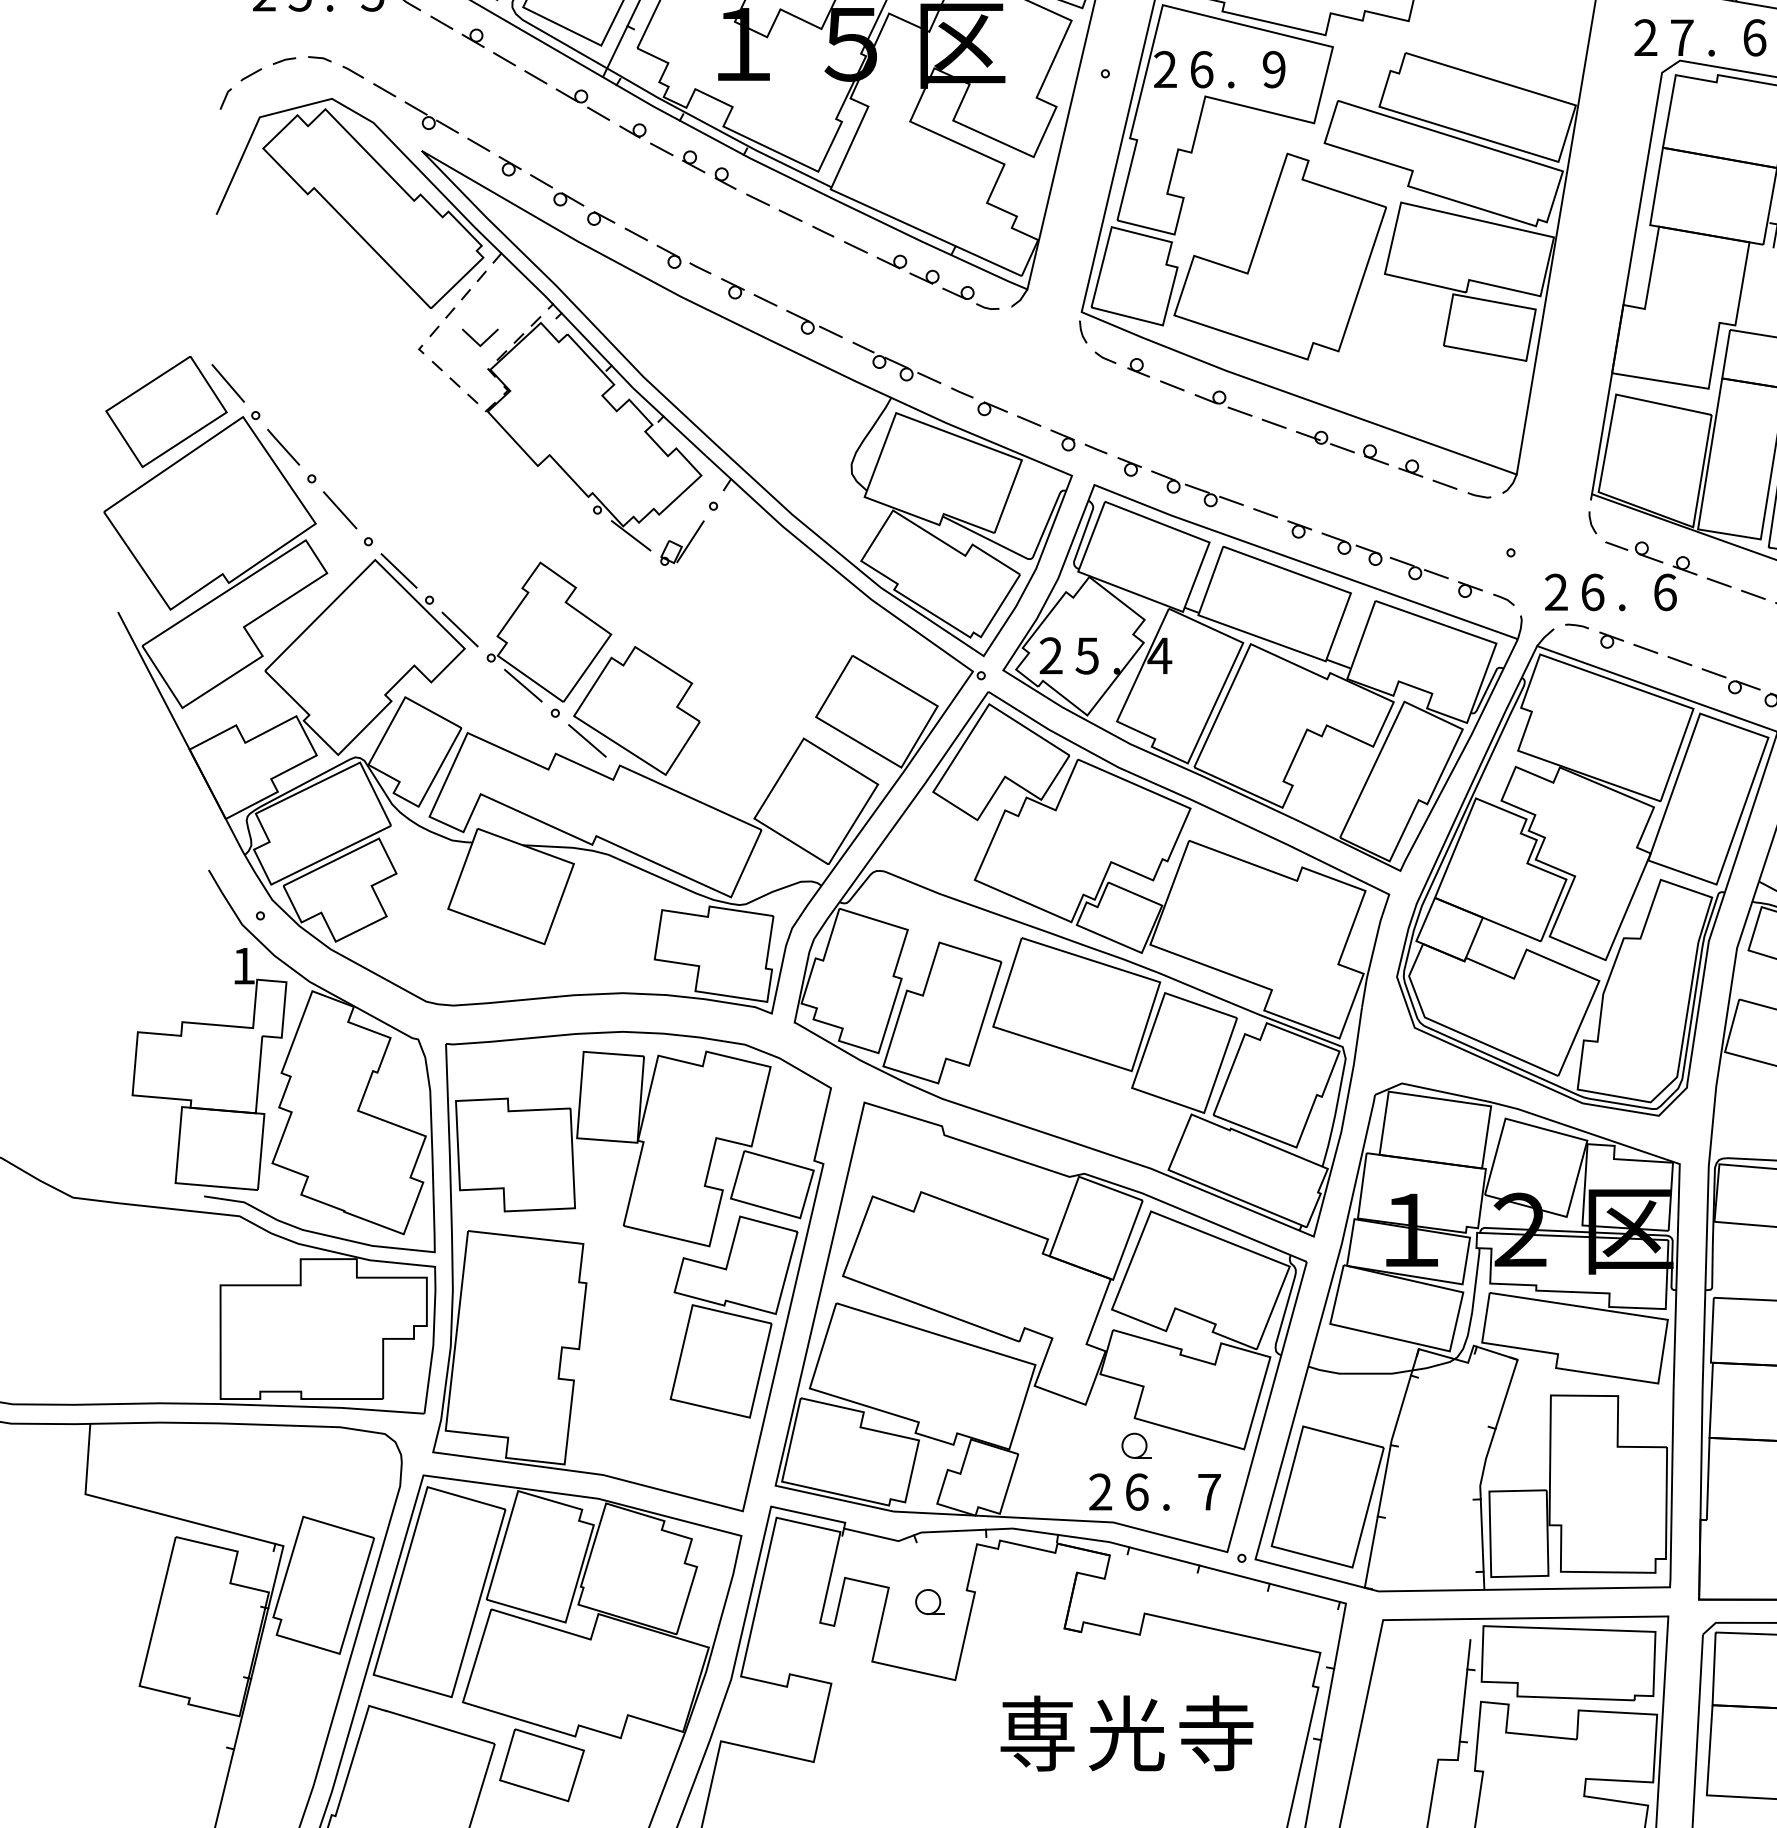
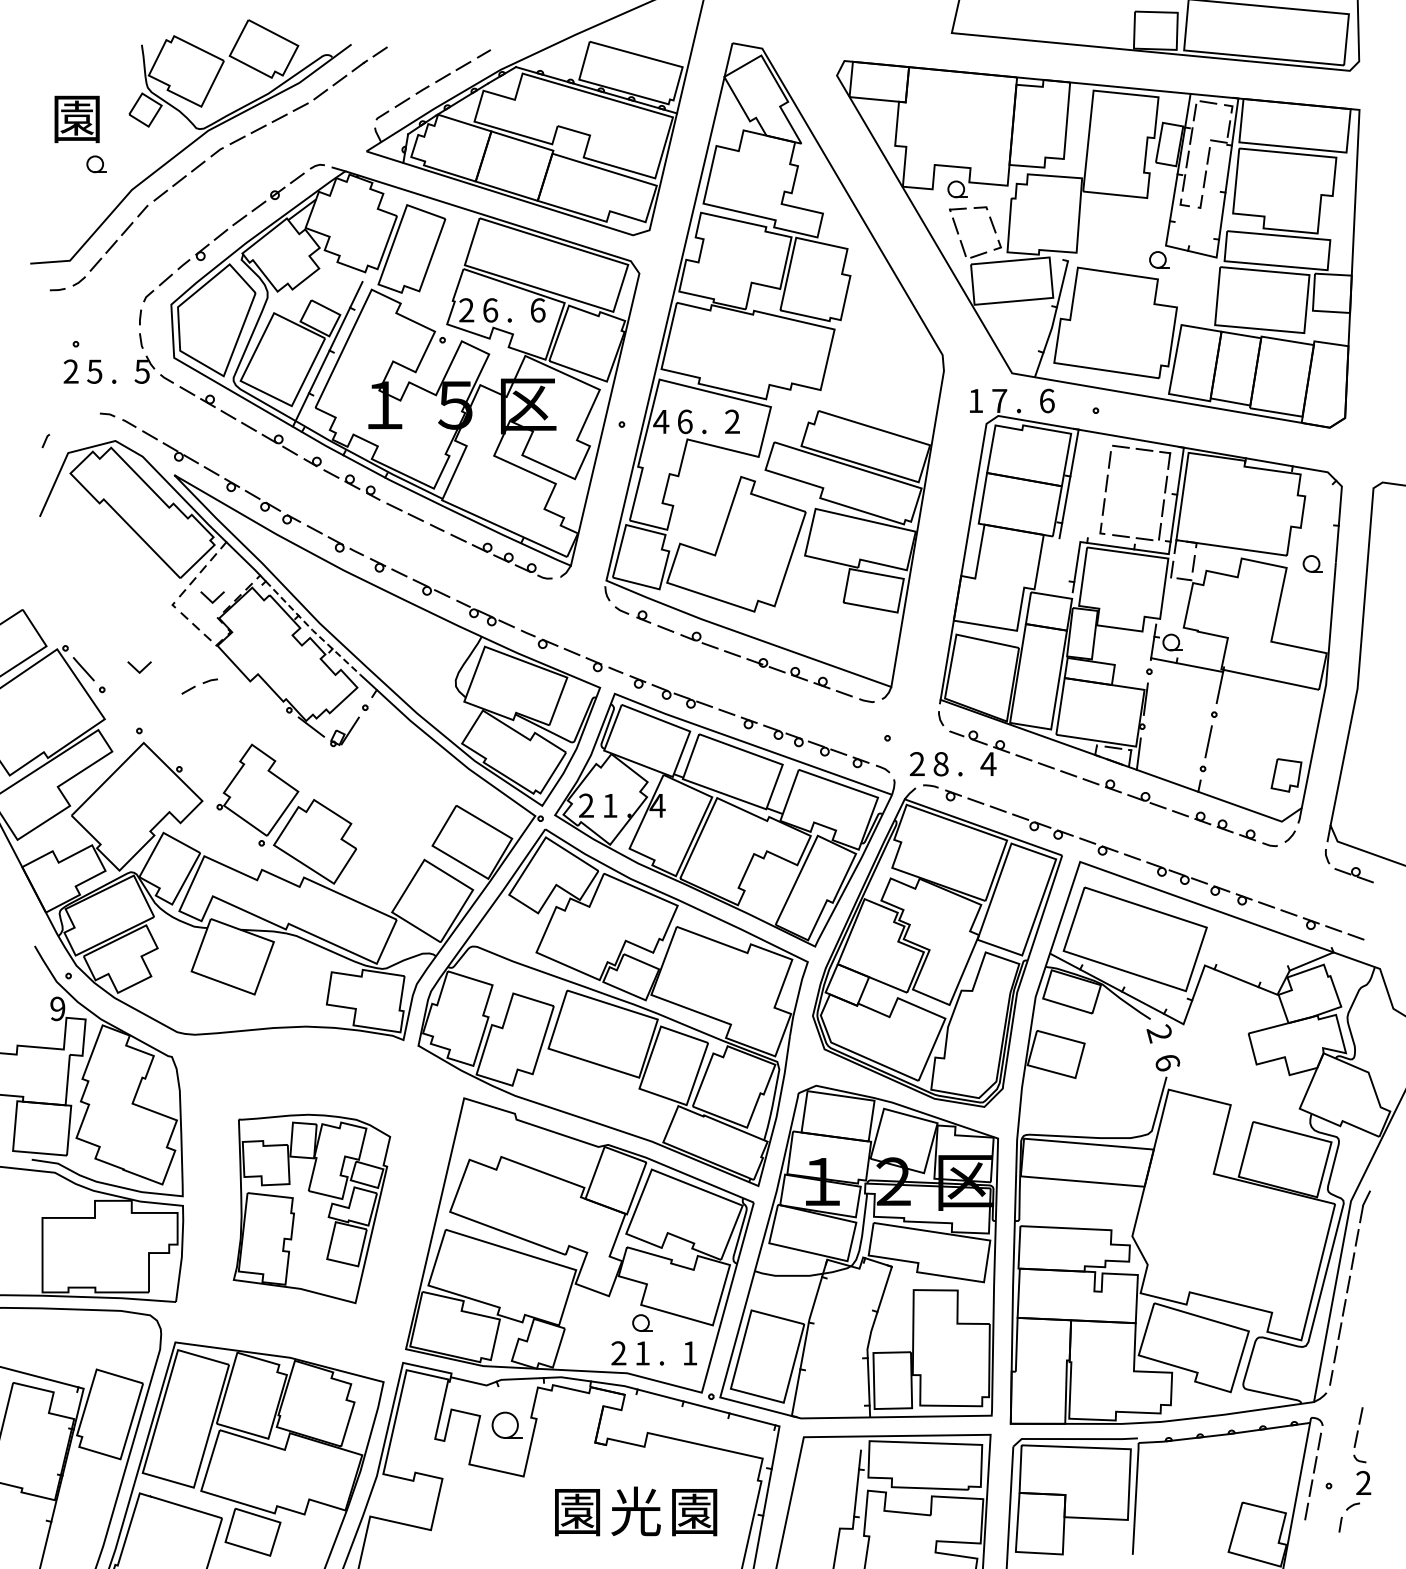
text: (1645, 37) -> (975, 400), 2 -> 1
part: (267, 69) -> (199, 686), moved
text: (1165, 69) -> (661, 421), 2 -> 4
text: (1274, 70) -> (732, 422), 9 -> 2
line: (228, 383) -> (47, 627), removed
line: (632, 388) -> (312, 630), solid -> dashed
line: (365, 447) -> (137, 669), added
line: (339, 510) -> (120, 710), removed
line: (397, 571) -> (158, 750), removed
text: (1591, 592) -> (940, 764), 6 -> 8
text: (1665, 592) -> (988, 764), 6 -> 4
line: (458, 629) -> (198, 788), removed
text: (1086, 655) -> (609, 805), 5 -> 1
line: (522, 684) -> (240, 824), removed
line: (587, 741) -> (282, 861), removed
text: (243, 965) -> (57, 1008), 1 -> 9
part: (631, 1270) -> (311, 1208), size x0.6
text: (1136, 1492) -> (642, 1353), 6 -> 1
text: (1208, 1492) -> (689, 1353), 7 -> 1
part: (929, 1602) -> (506, 1425), size x1.6
text: (1037, 1733) -> (577, 1511), 専 -> 園
text: (1216, 1733) -> (694, 1511), 寺 -> 園

